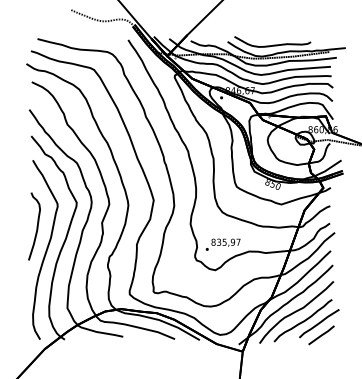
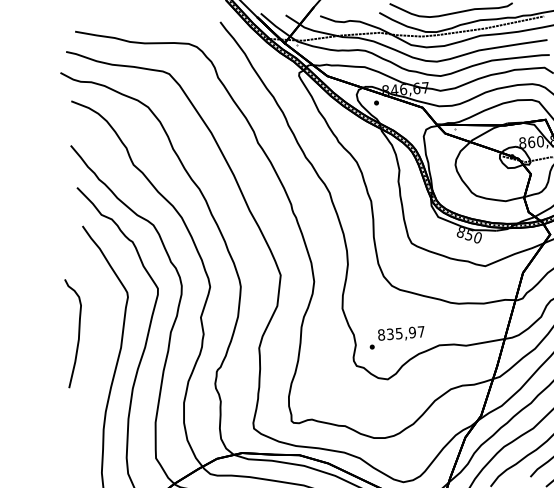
curve: (36, 226) -> (77, 332), moved

